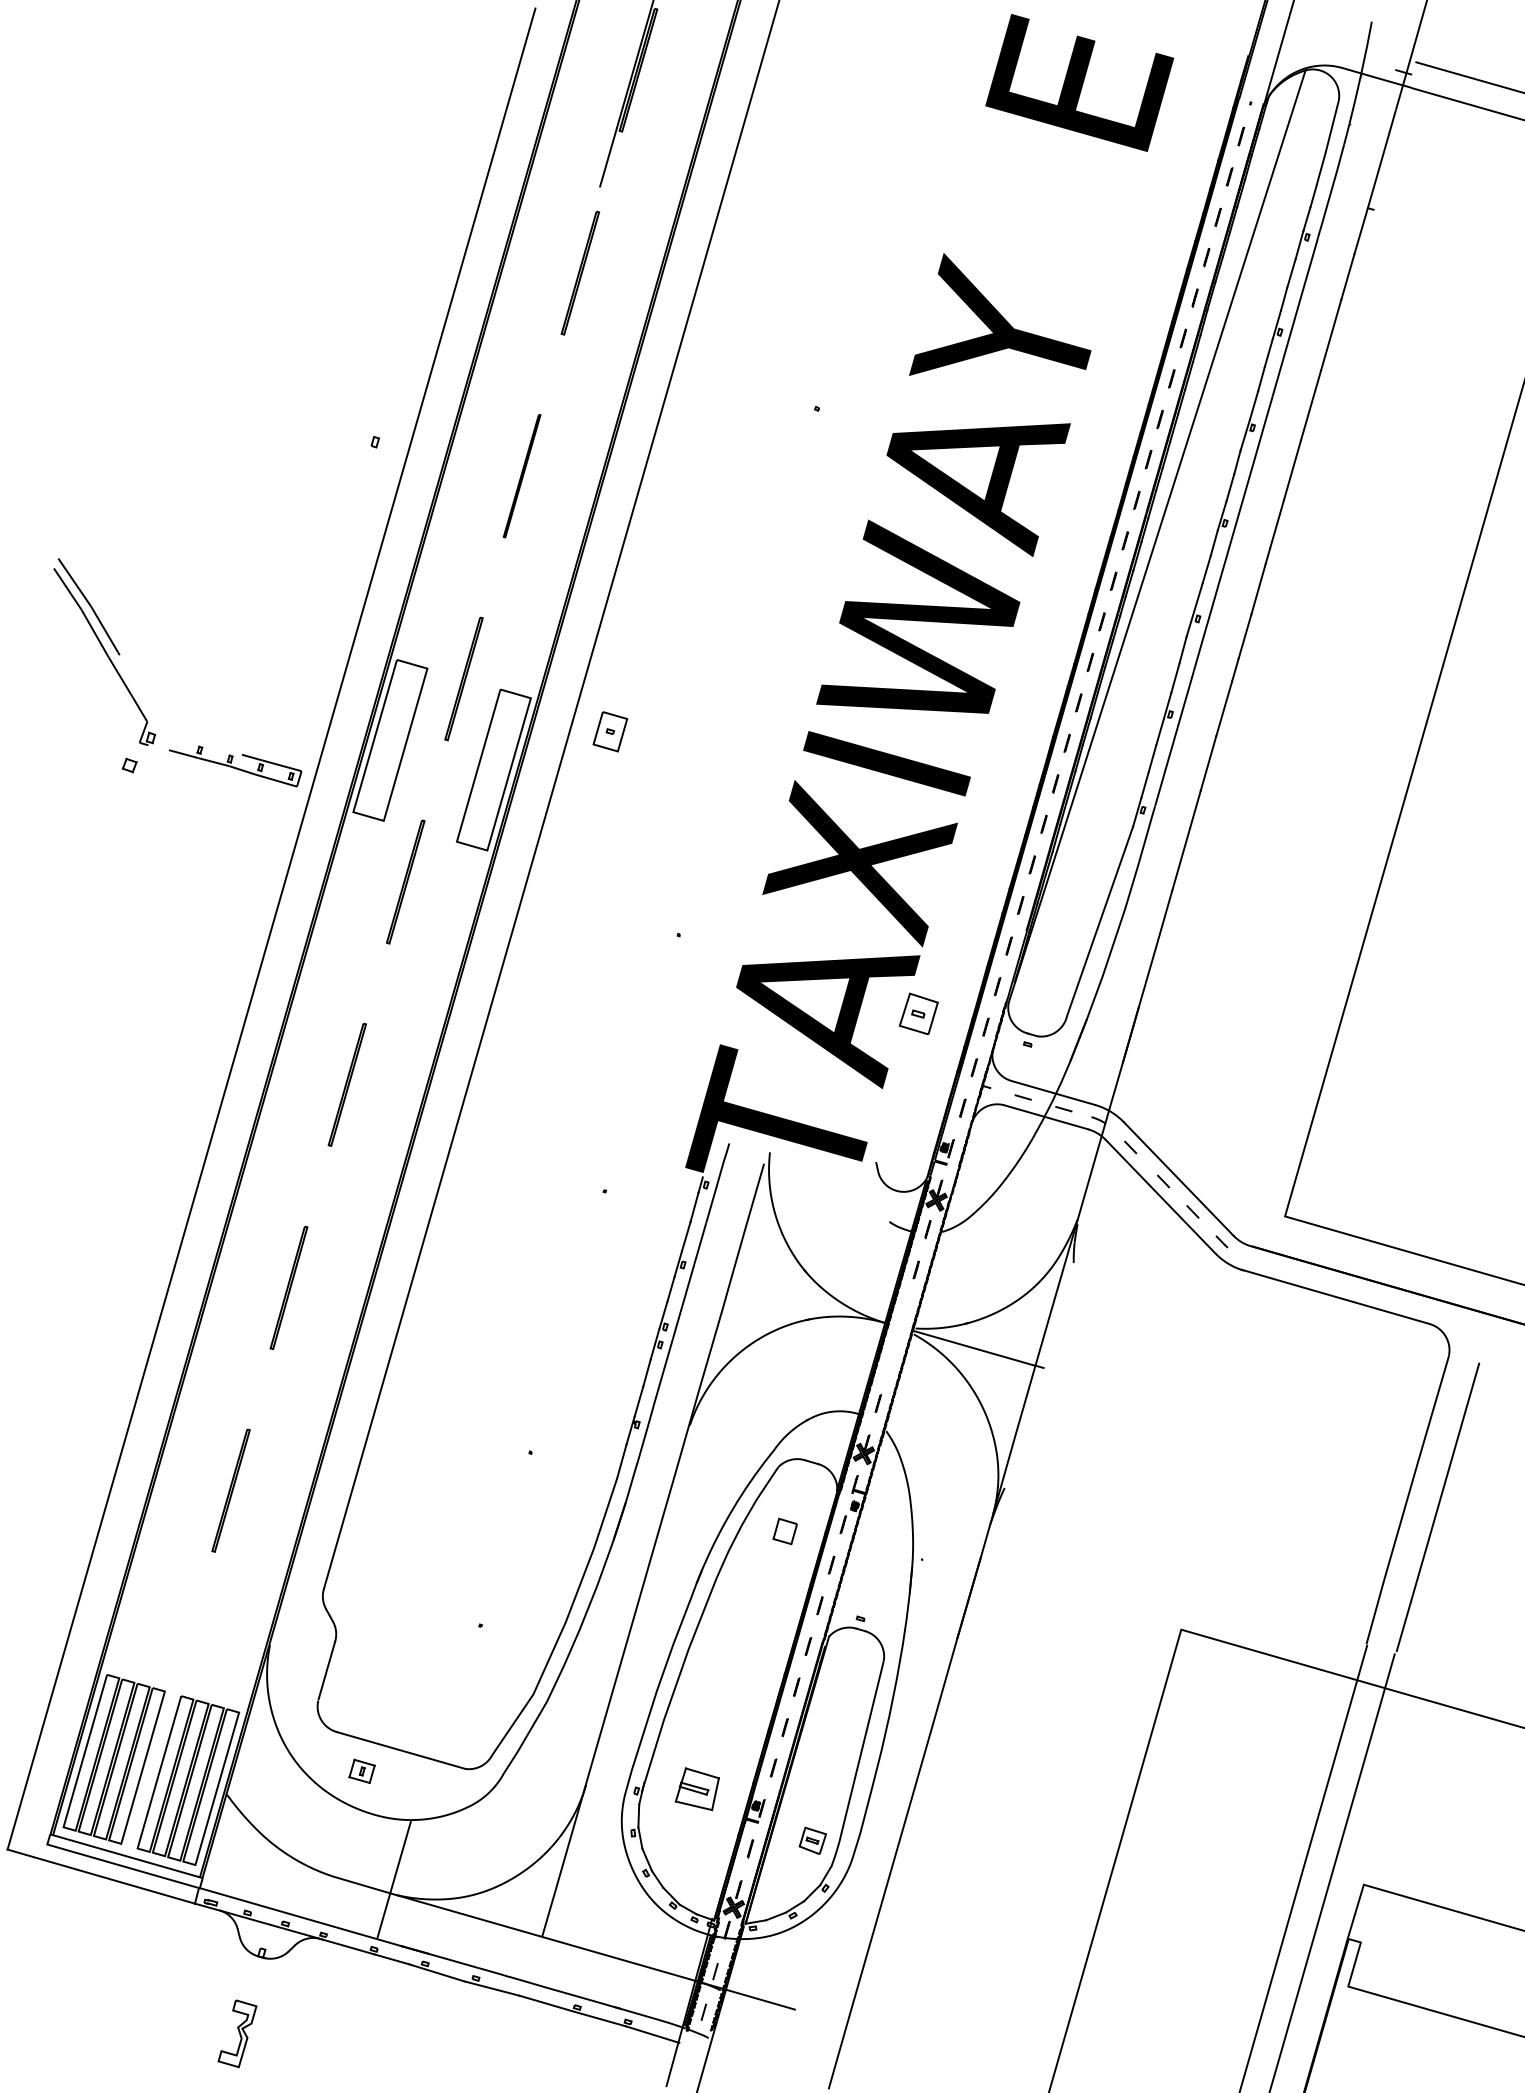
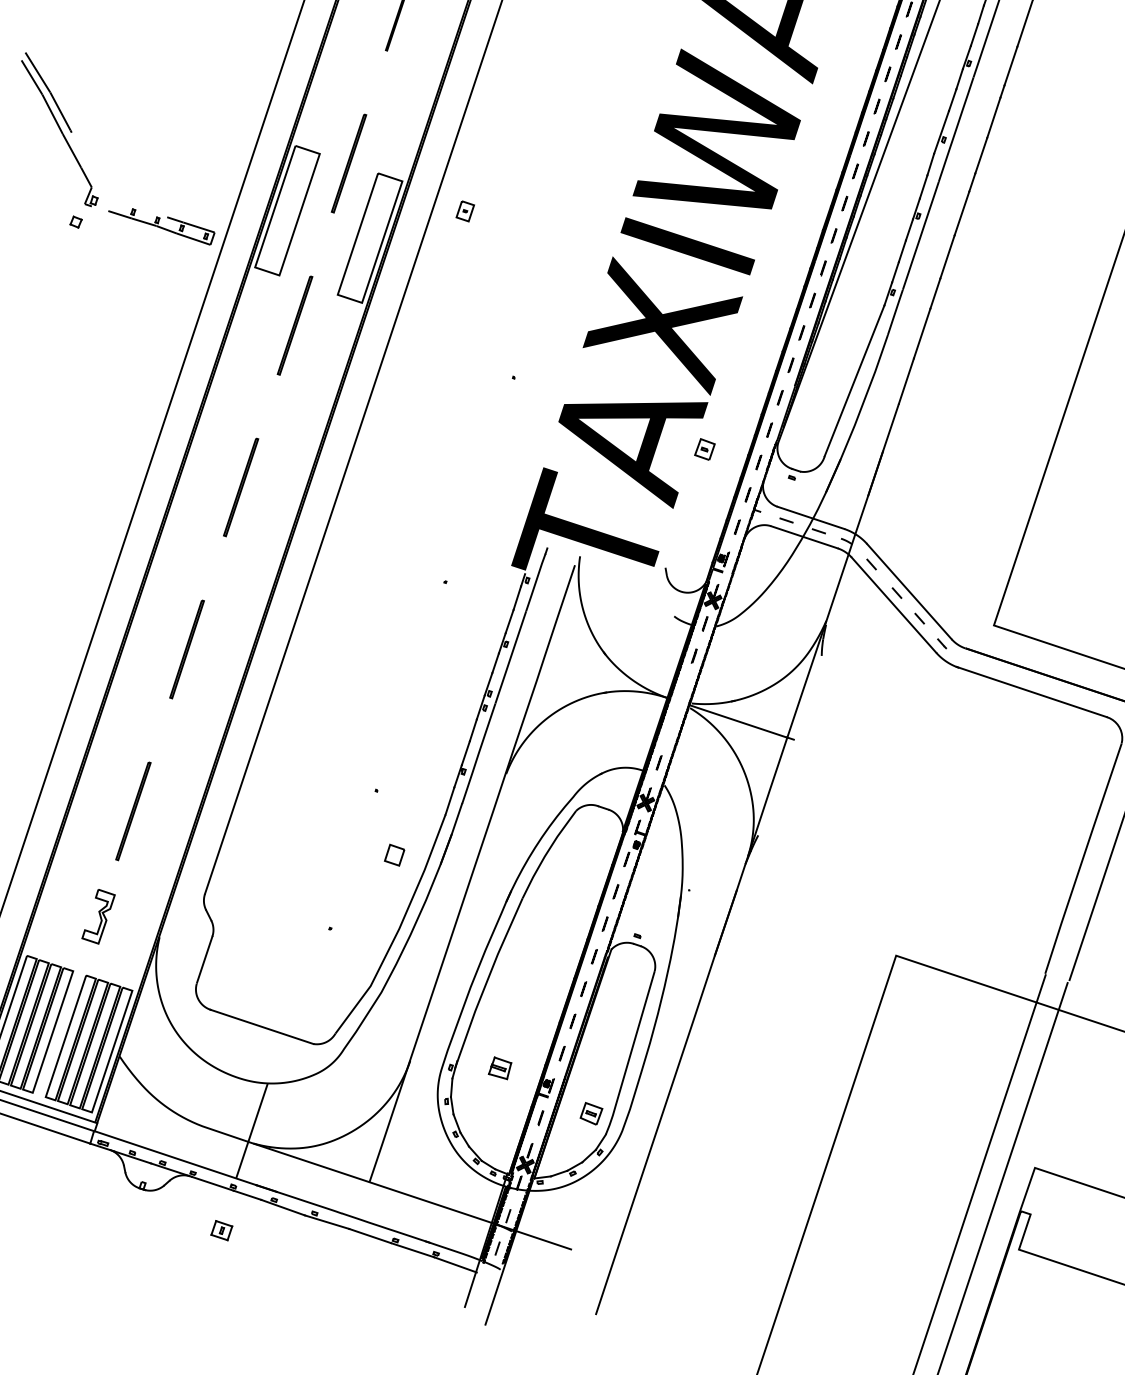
part: (609, 732) -> (464, 211), size x0.62
part: (918, 1013) -> (704, 449), size x0.62
part: (784, 1531) -> (394, 855), moved
part: (361, 1770) -> (221, 1229), moved
part: (697, 1789) -> (500, 1068), size x0.62
part: (237, 2033) -> (98, 916), moved

